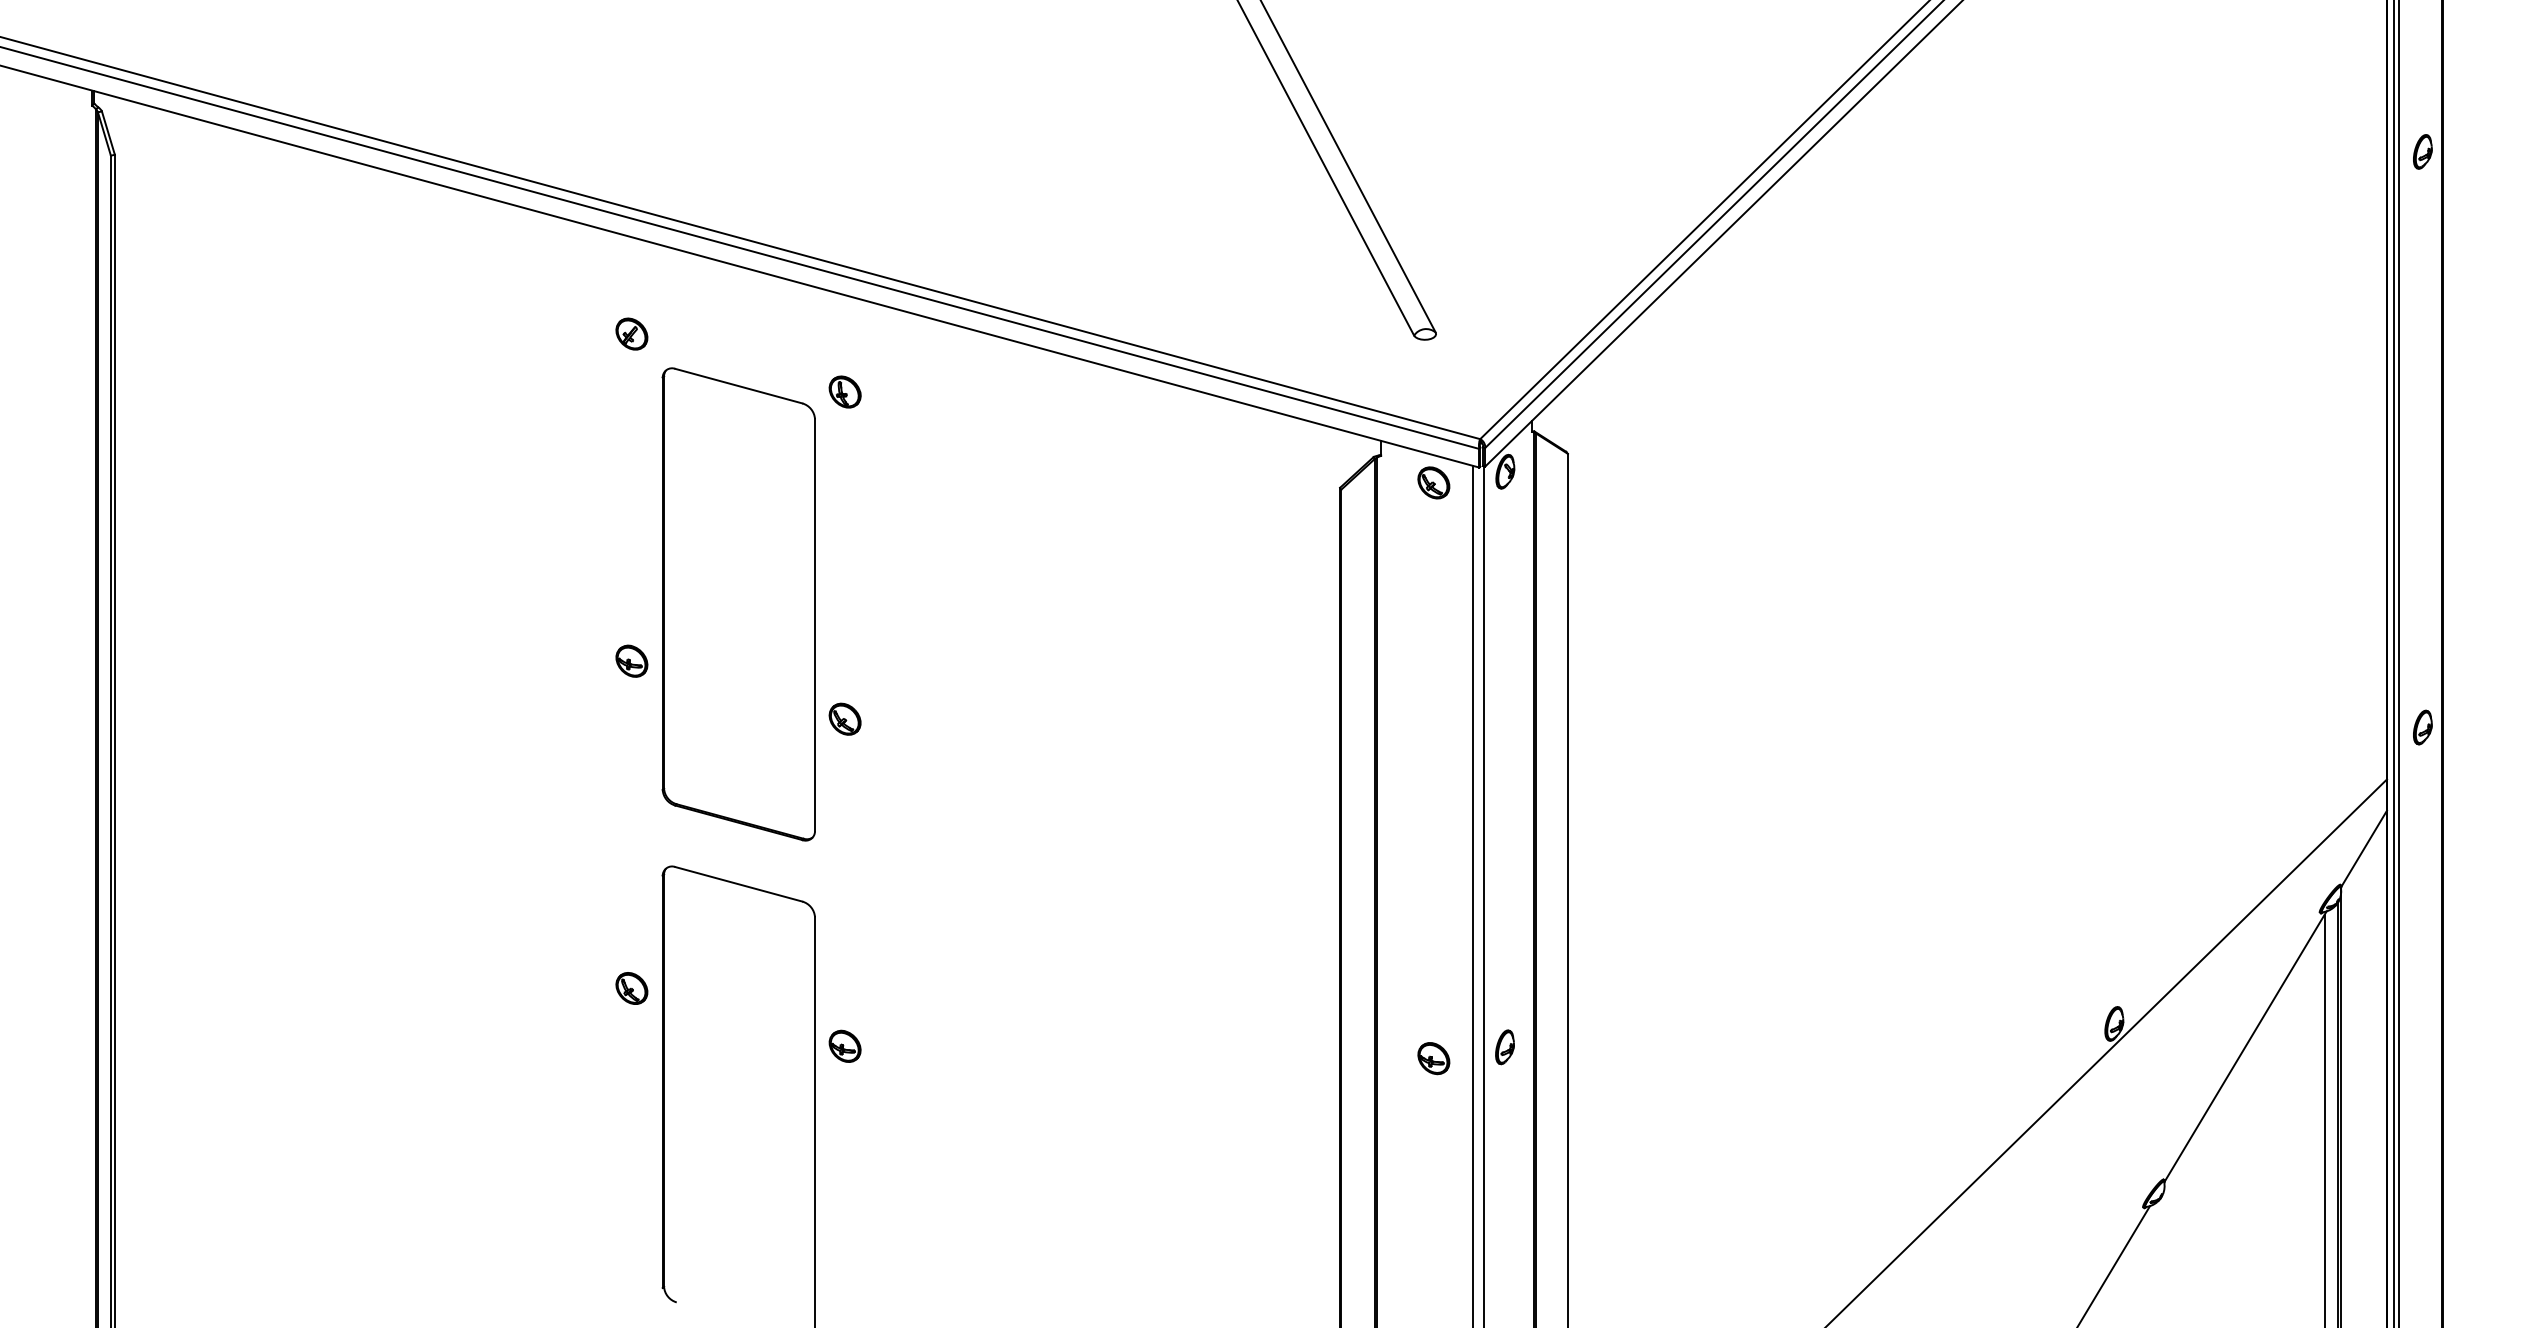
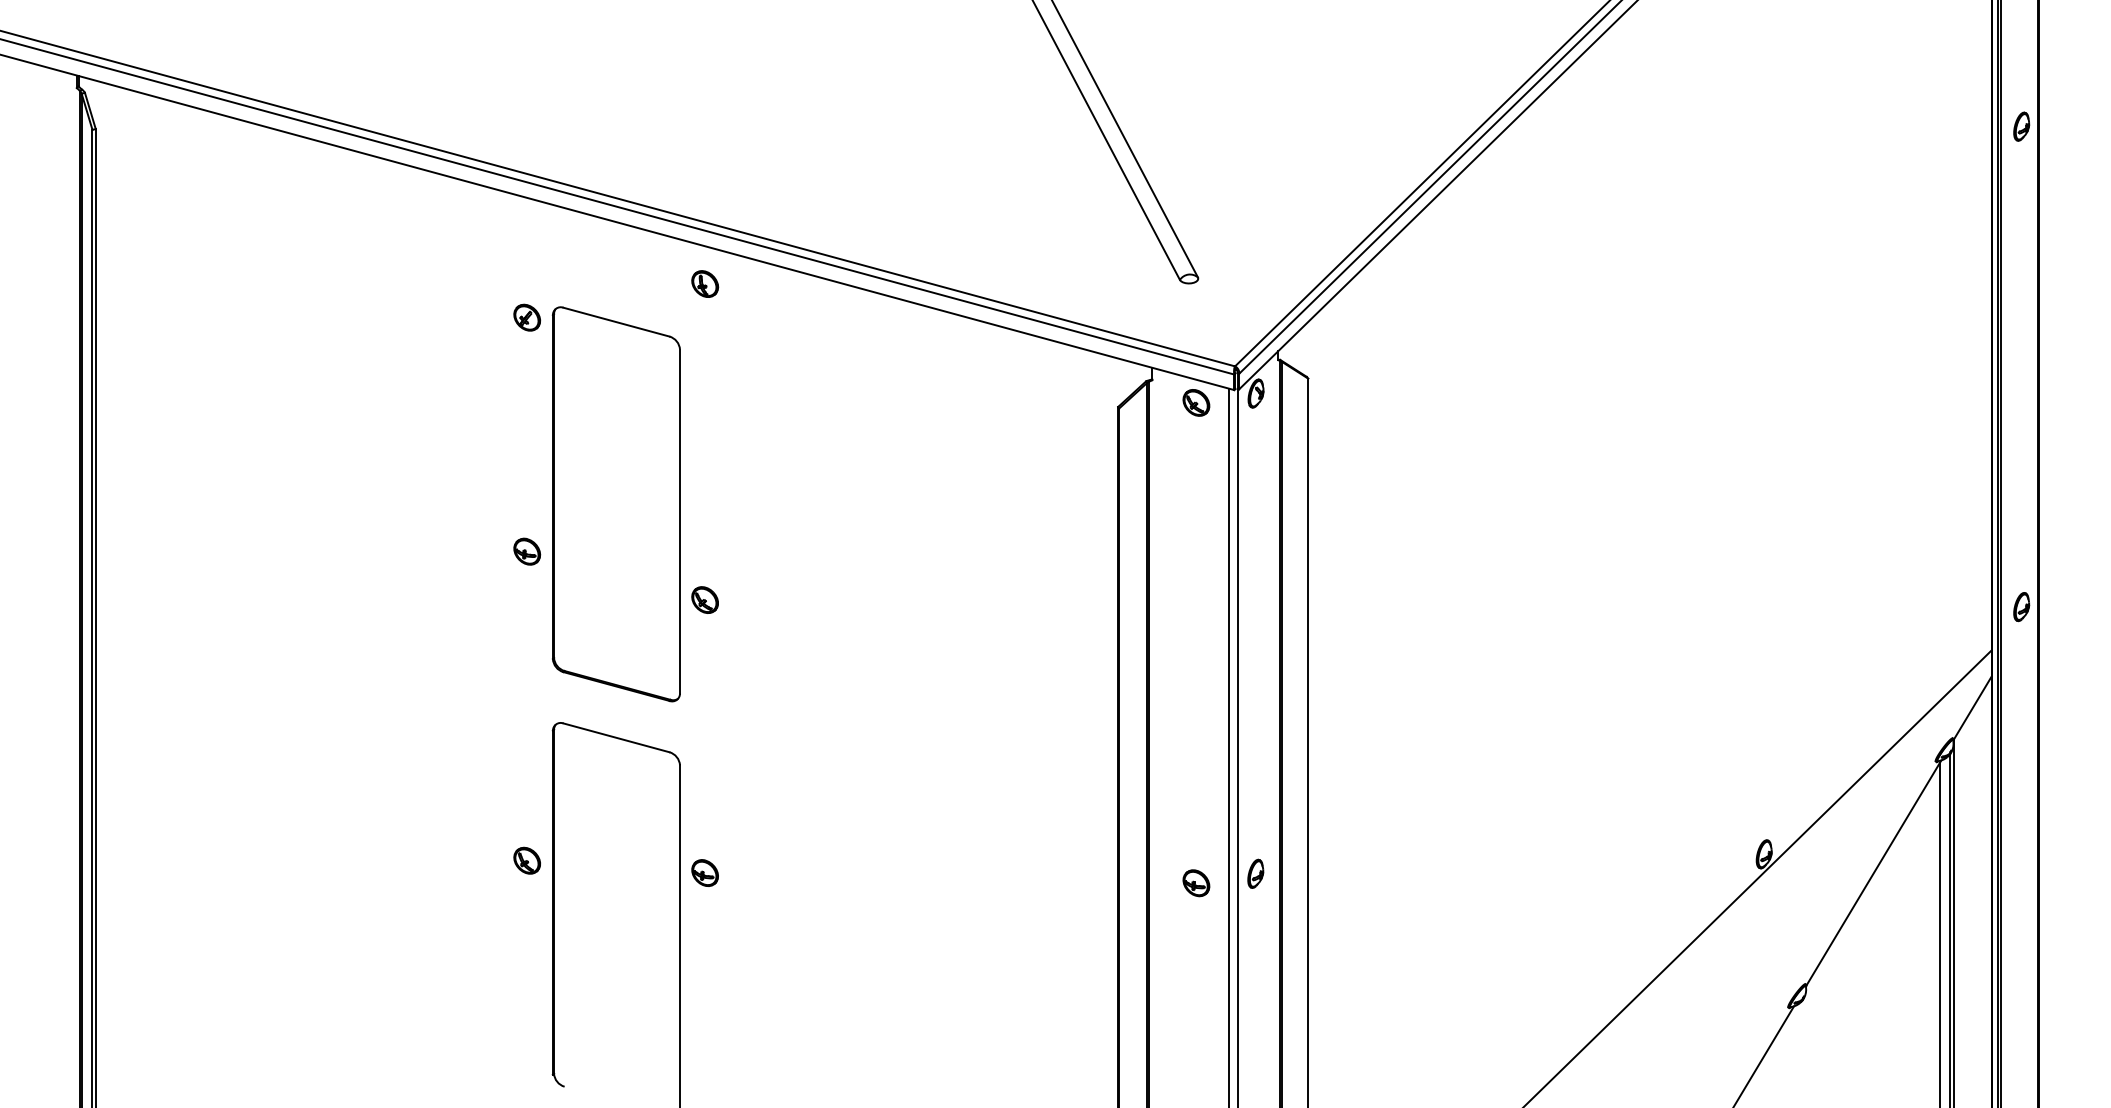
part: (632, 333) -> (527, 317), moved
part: (845, 391) -> (705, 283), moved
part: (631, 988) -> (526, 860), moved

